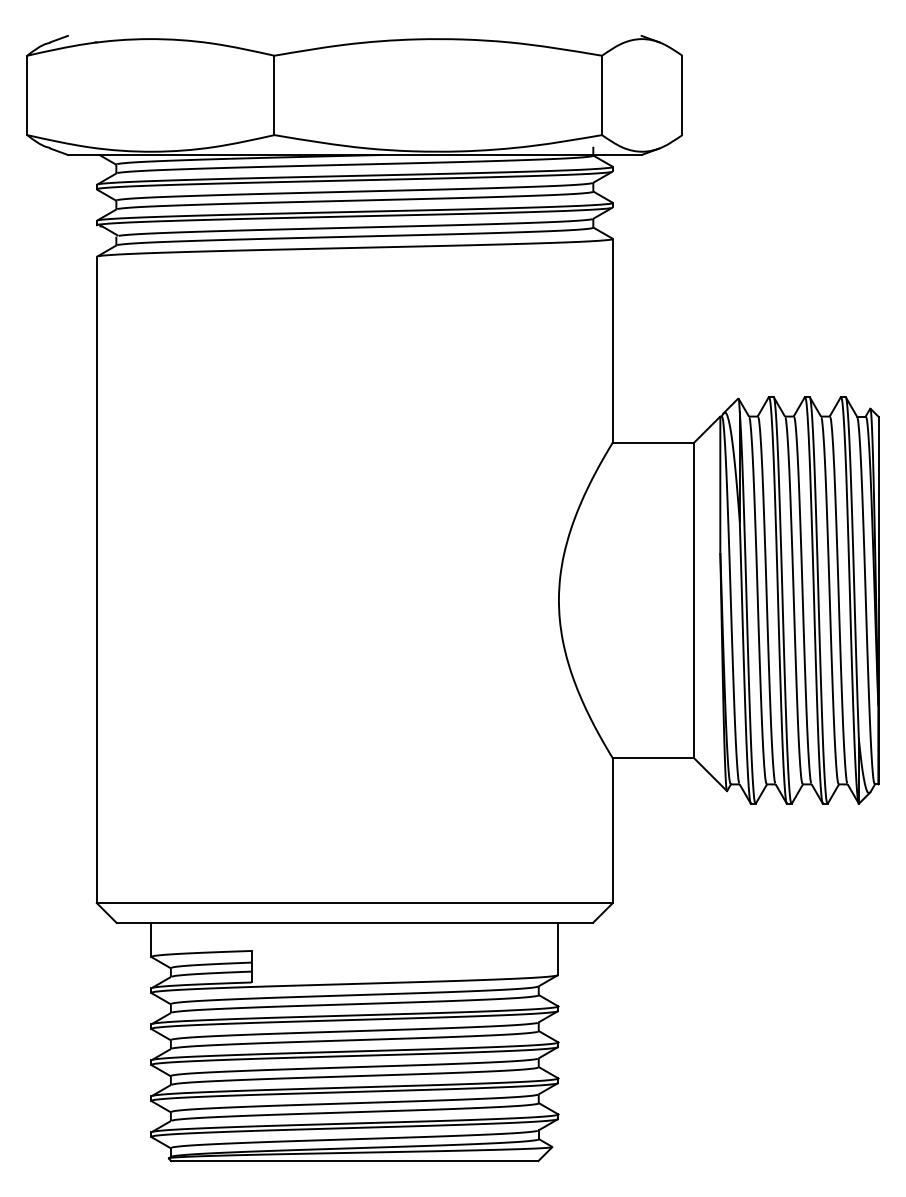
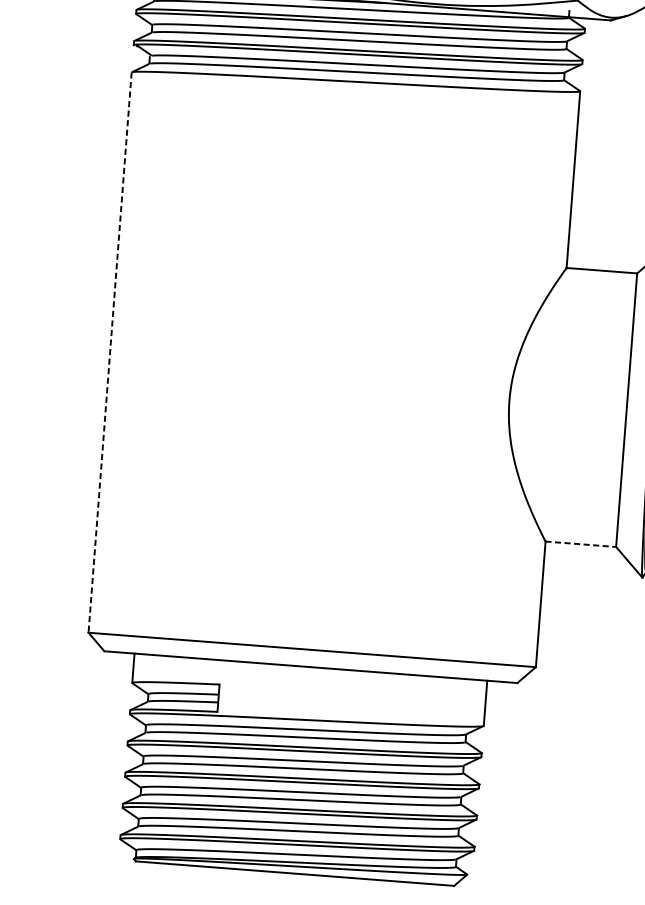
line: (96, 580) -> (109, 353), solid -> dashed
line: (653, 758) -> (580, 544), solid -> dashed

